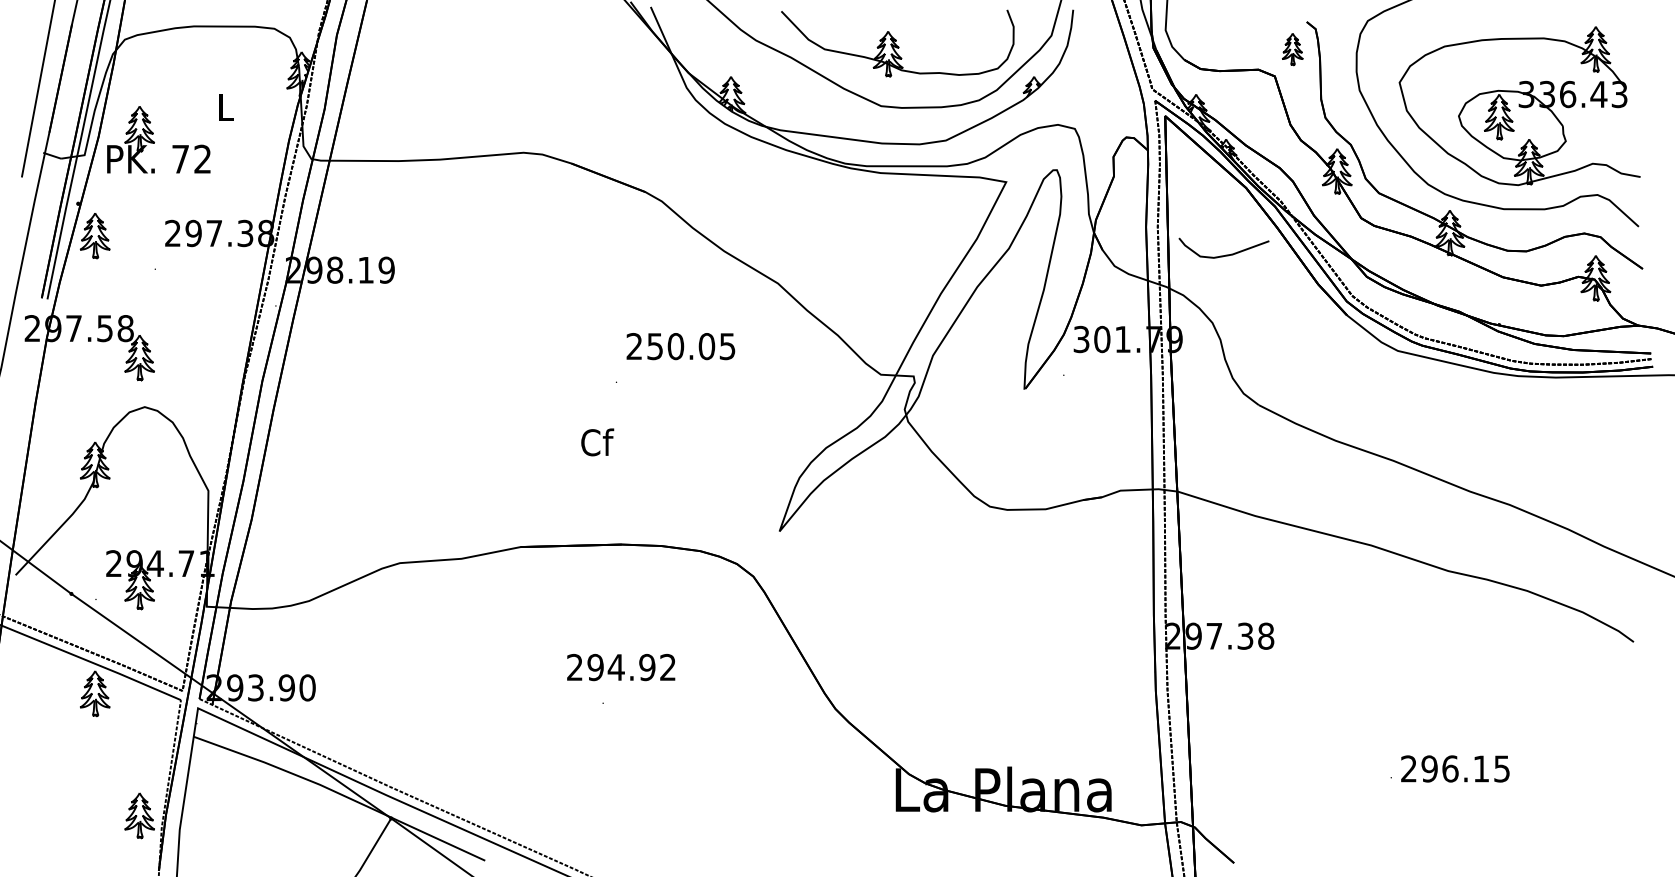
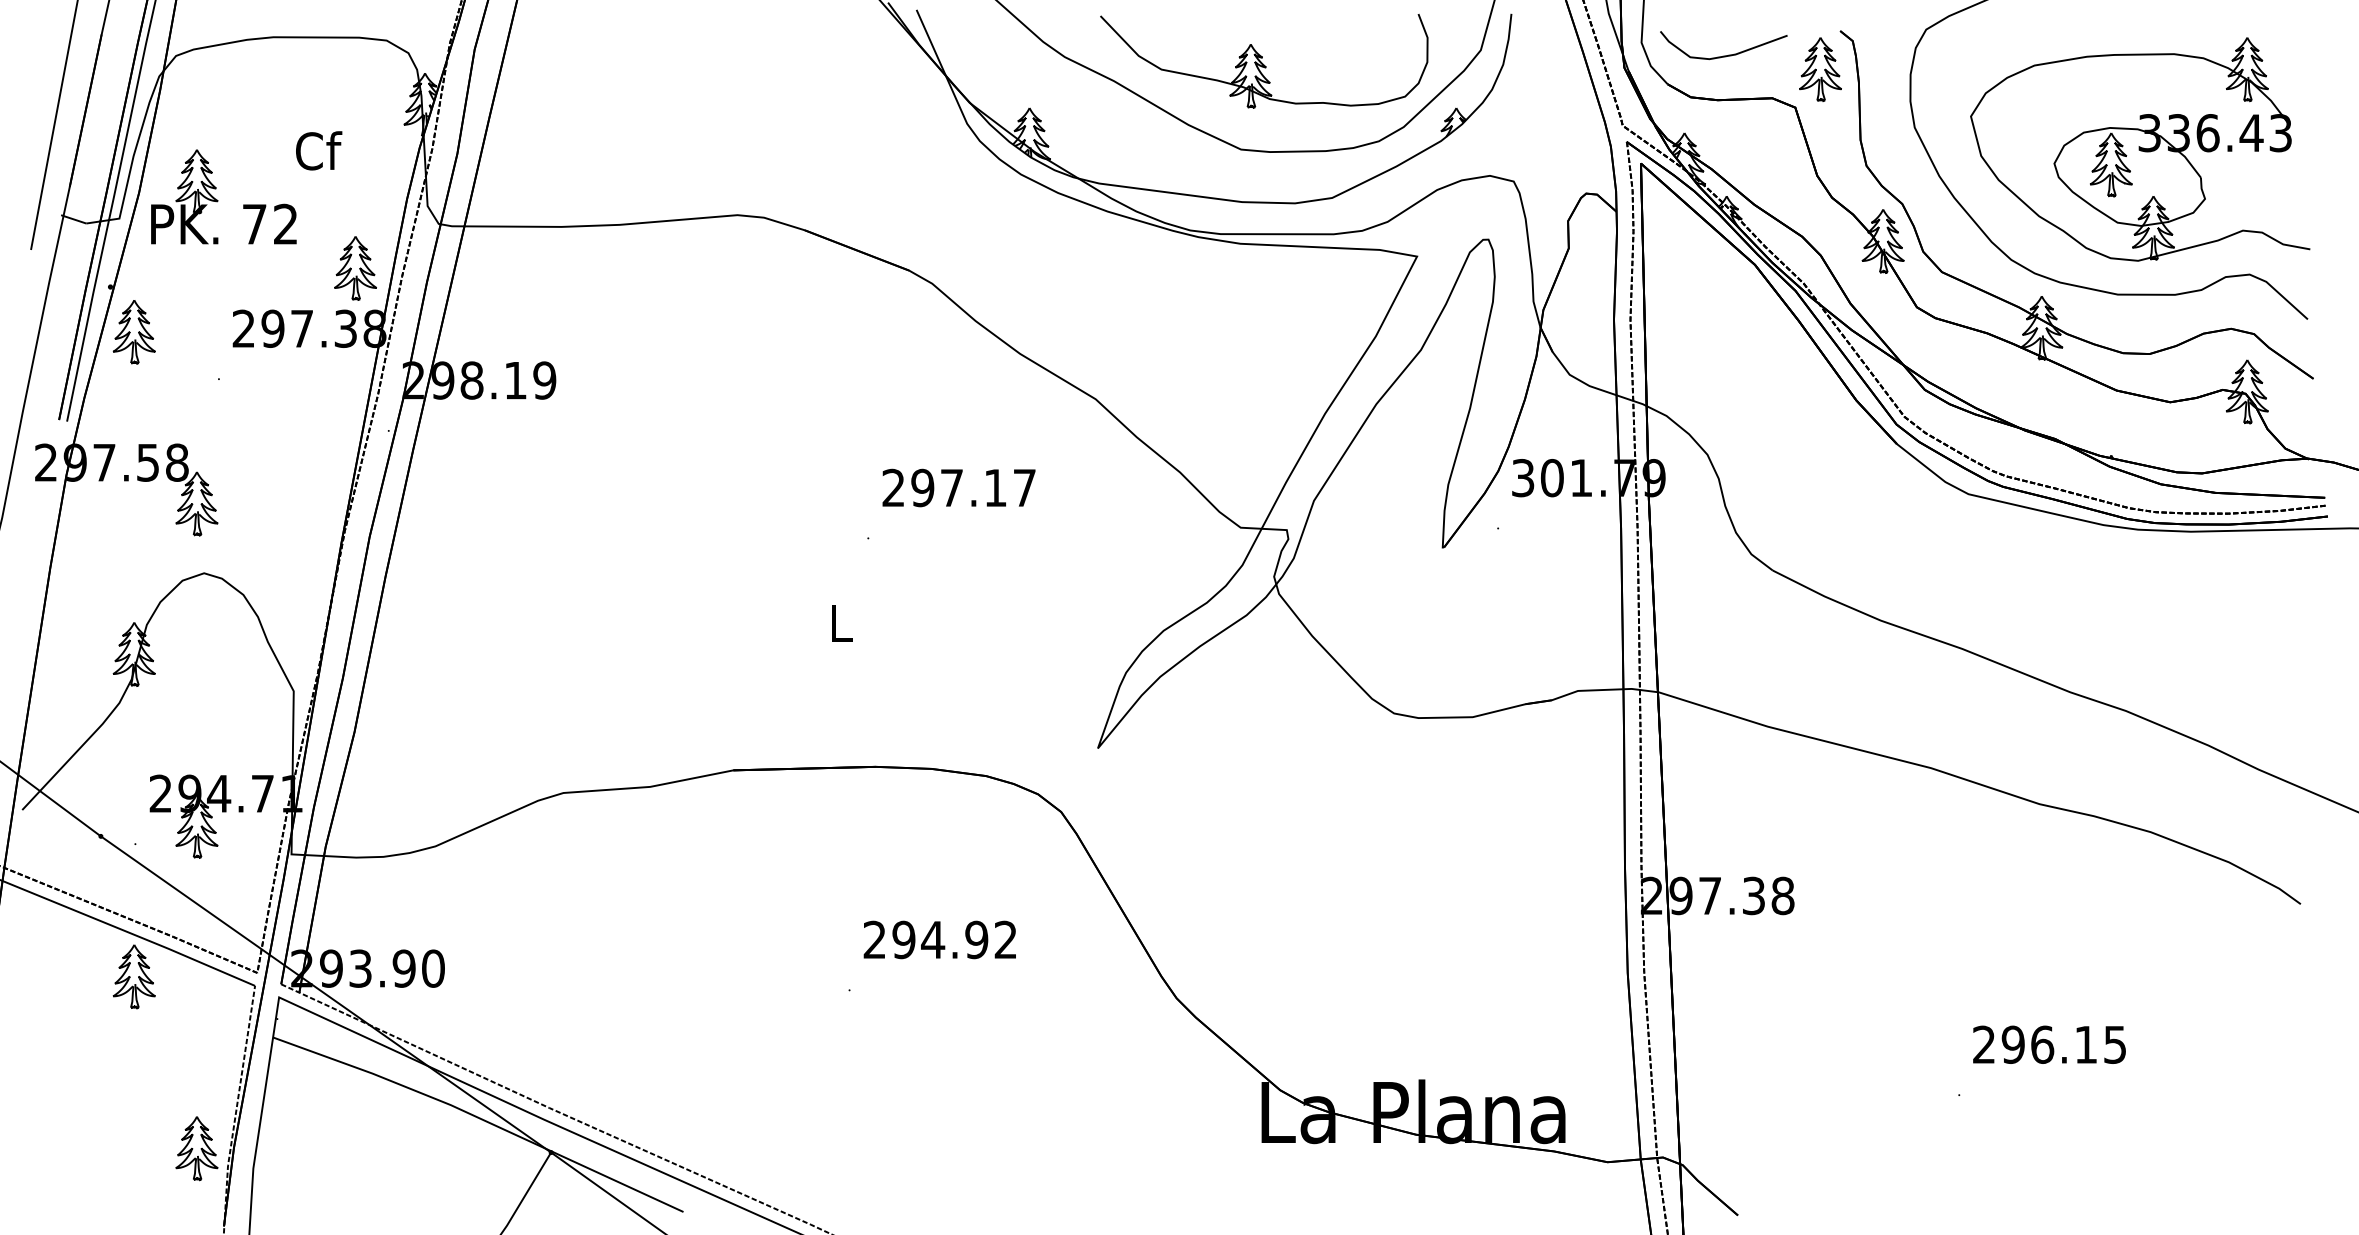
part: (1292, 49) -> (1820, 69), size x1.43
text: (226, 106) -> (319, 150), L -> Cf
part: (252, 190) -> (355, 268), added
curve: (1223, 255) -> (1723, 55), moved
text: (691, 346) -> (973, 487), 250.05 -> 297.17
text: (597, 442) -> (841, 622), Cf -> L
text: (620, 667) -> (939, 939), moved
text: (1455, 768) -> (2049, 1044), moved

